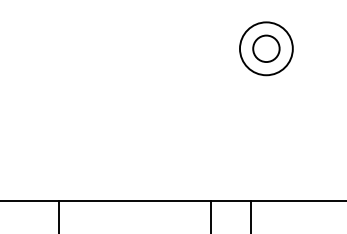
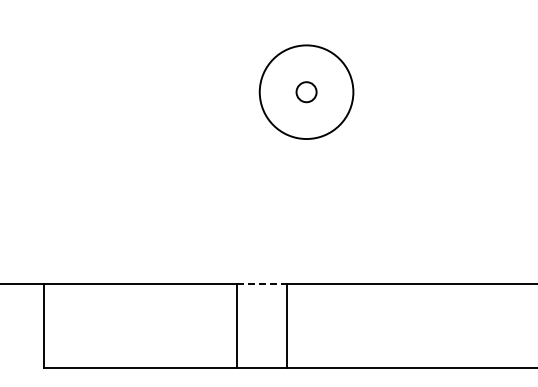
circle: (266, 48) -> (306, 91), size x0.6
circle: (266, 48) -> (306, 91), size x1.4
line: (231, 200) -> (262, 284), solid -> dashed

